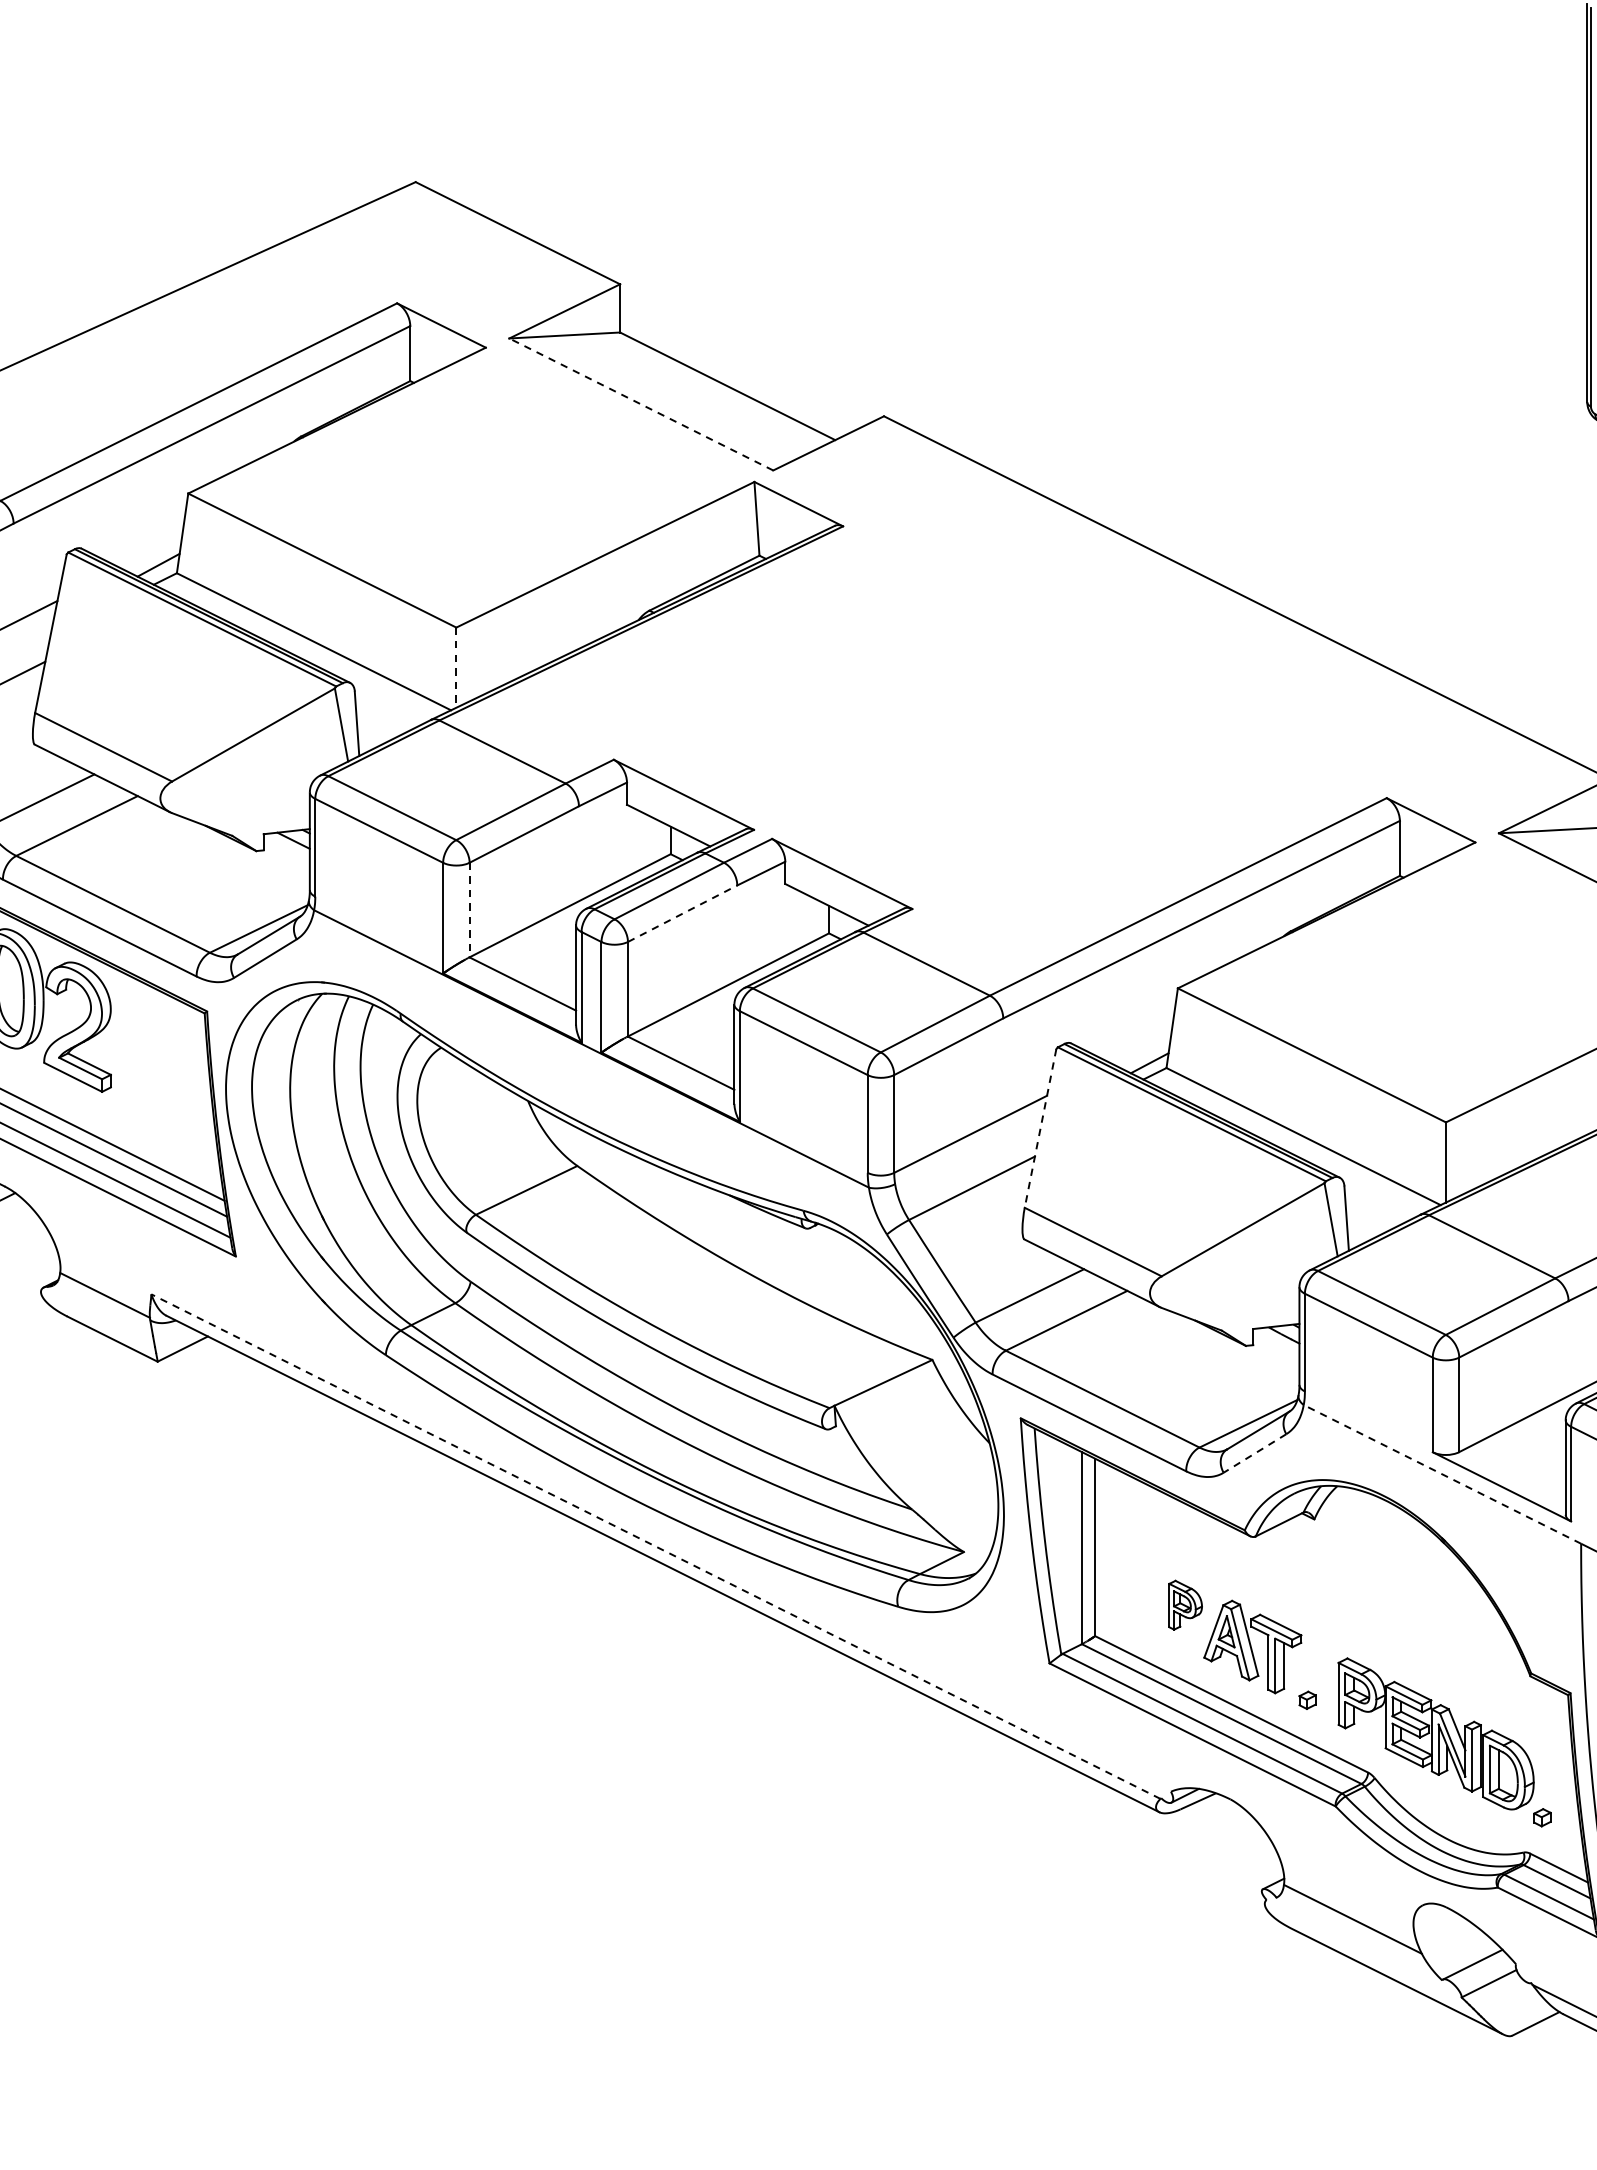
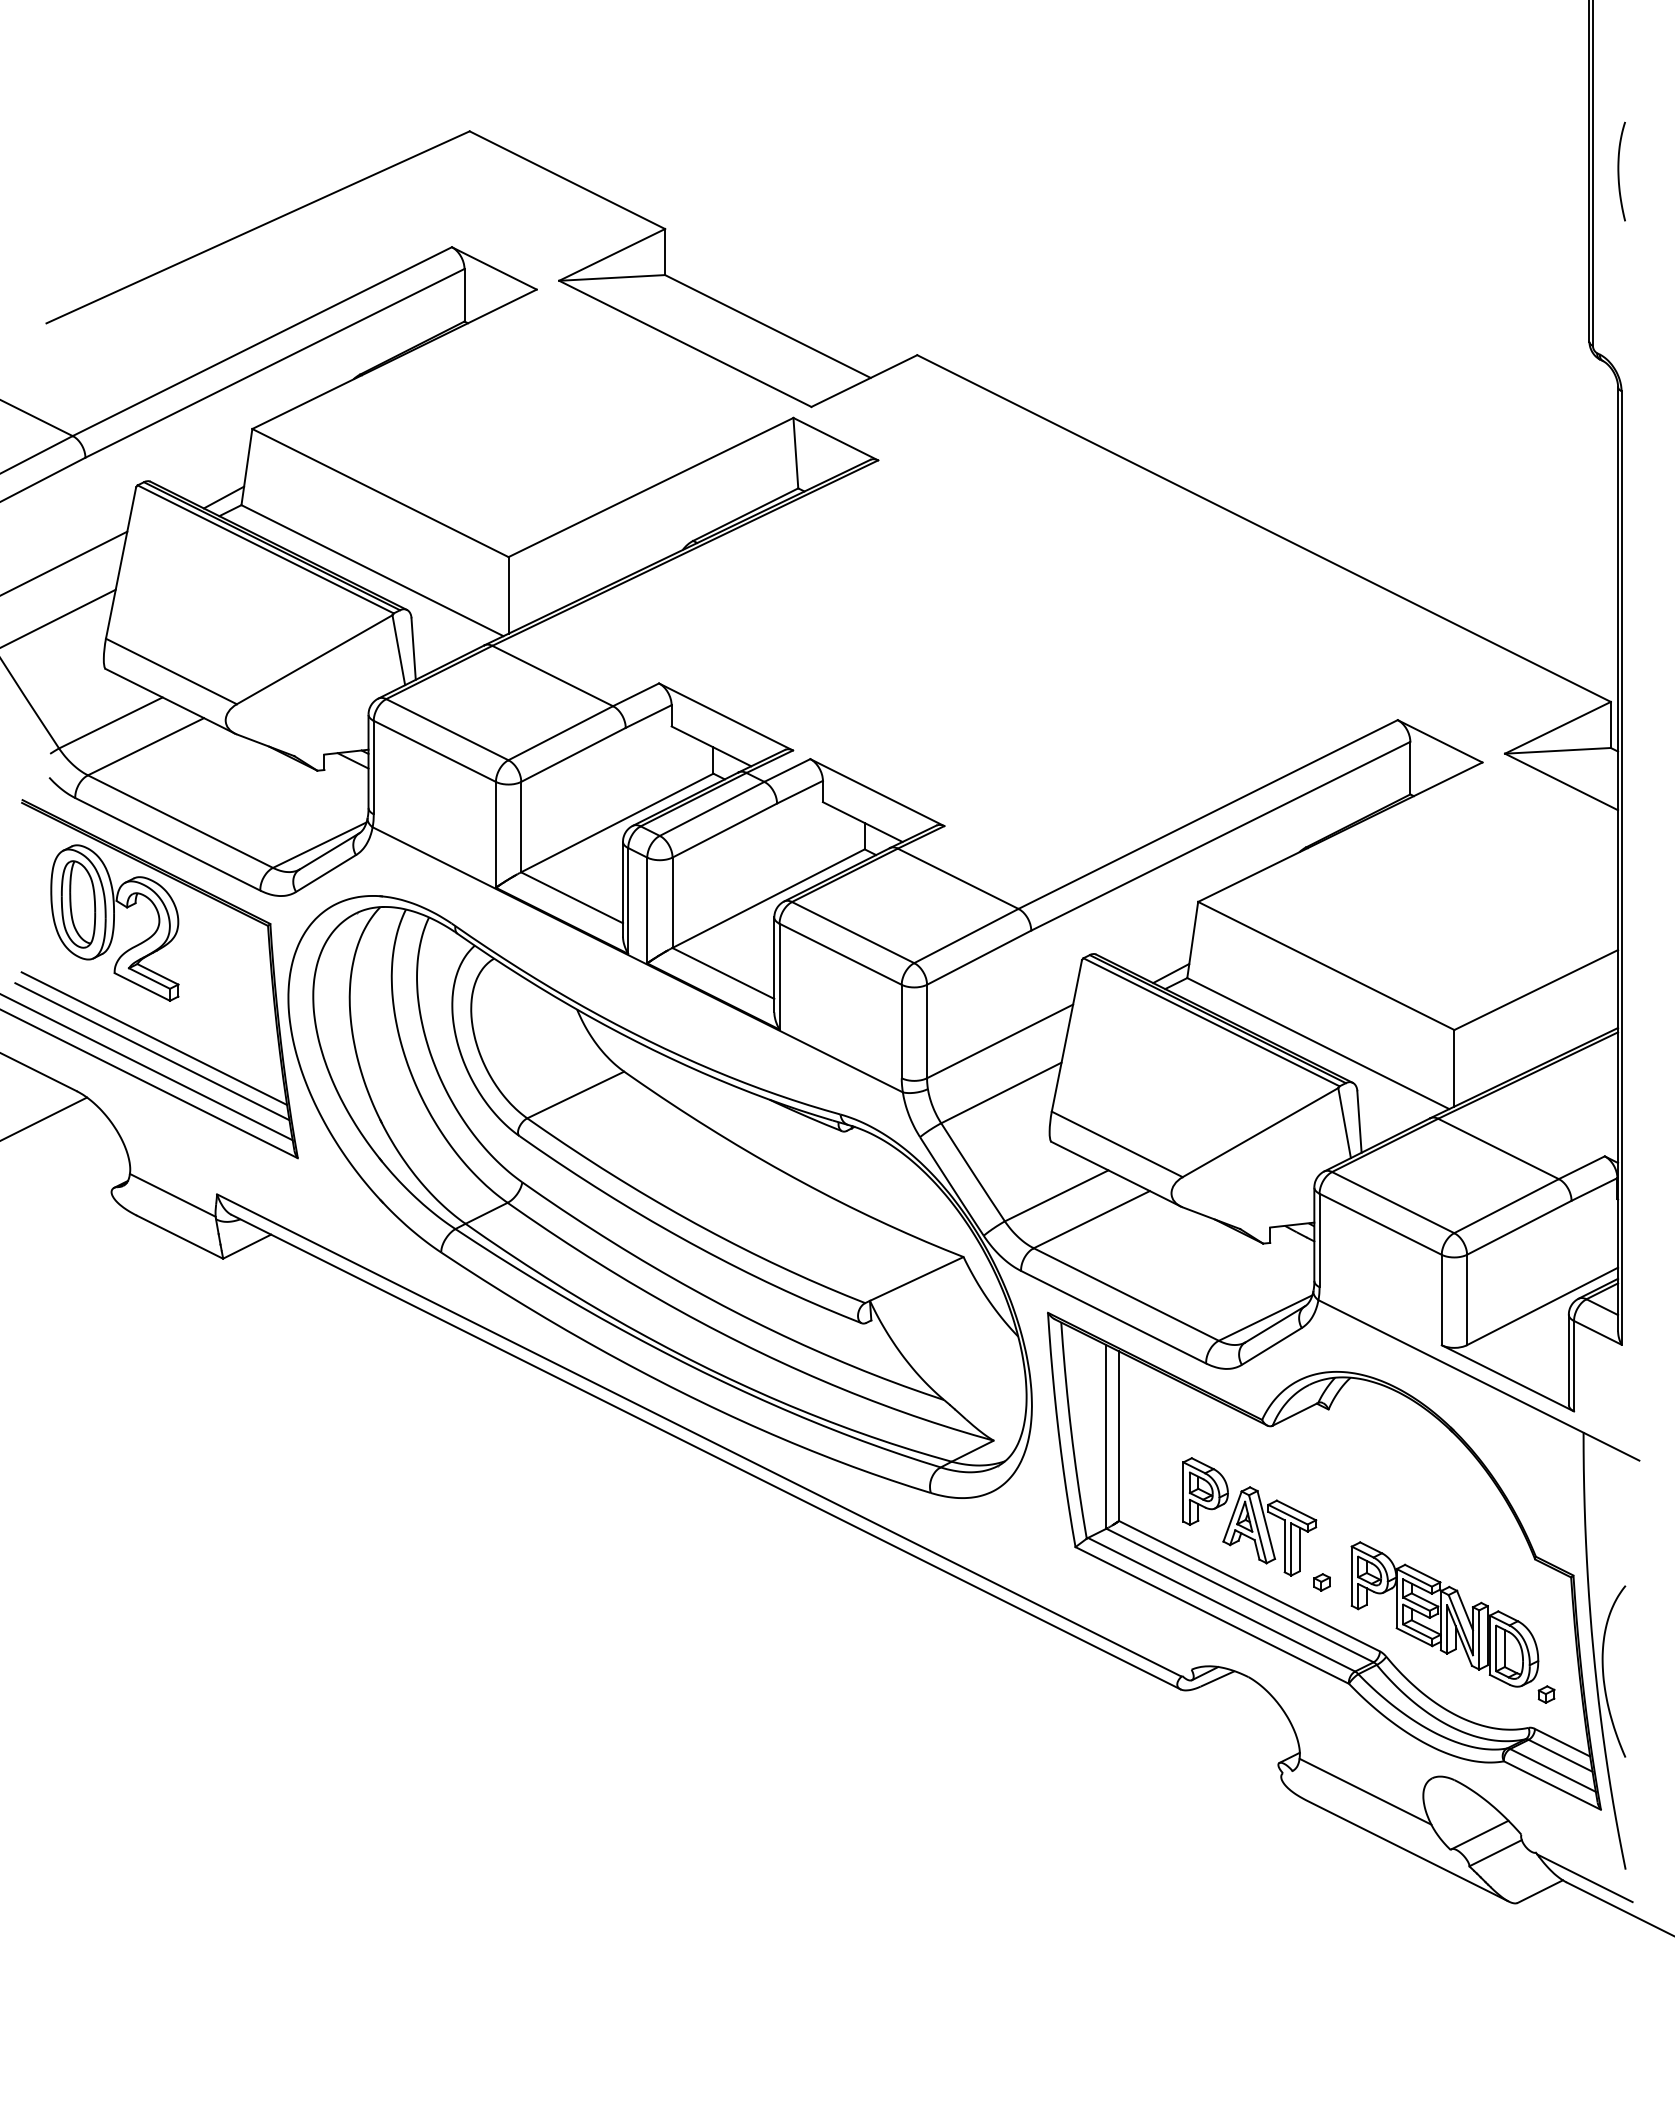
line: (640, 404) -> (684, 343), dashed -> solid
line: (456, 667) -> (508, 595), dashed -> solid
line: (469, 910) -> (521, 827), dashed -> solid
line: (682, 913) -> (724, 830), dashed -> solid
line: (1040, 1129) -> (1066, 1036), dashed -> solid
line: (1254, 1453) -> (1271, 1346), dashed -> solid
line: (1441, 1474) -> (1450, 1366), dashed -> solid
line: (655, 1546) -> (698, 1435), dashed -> solid
part: (1185, 1605) -> (1205, 1491), size x1.43

